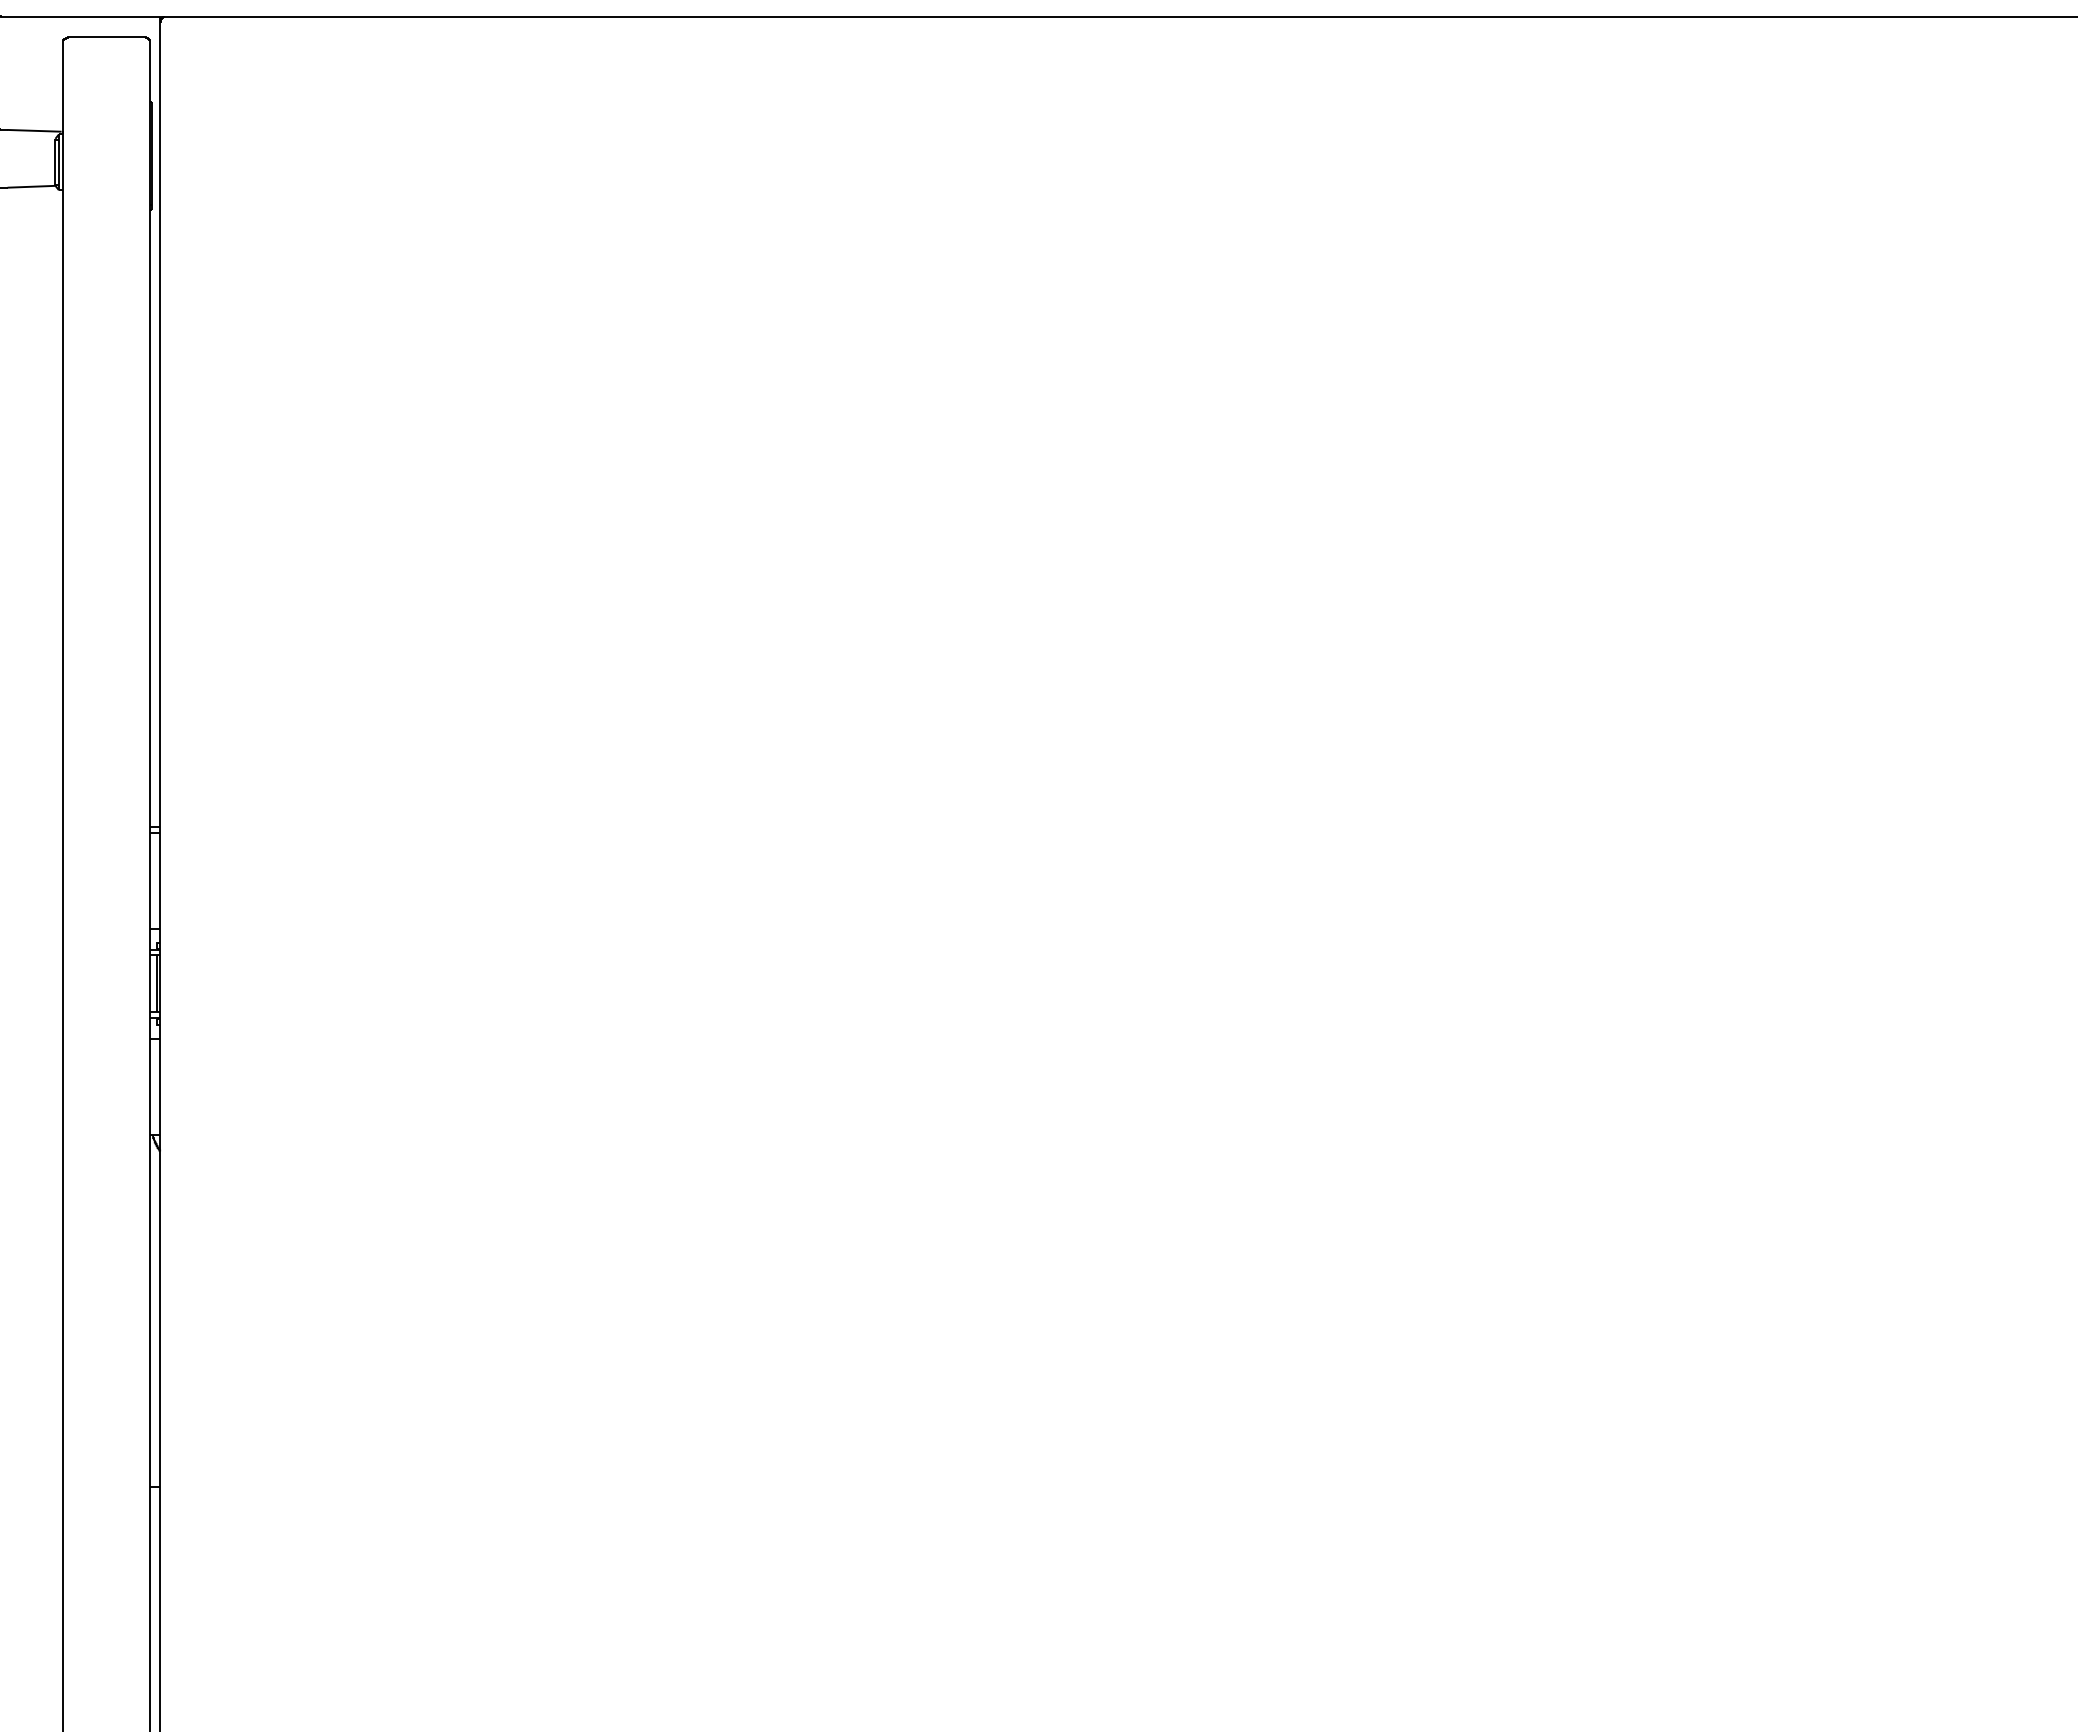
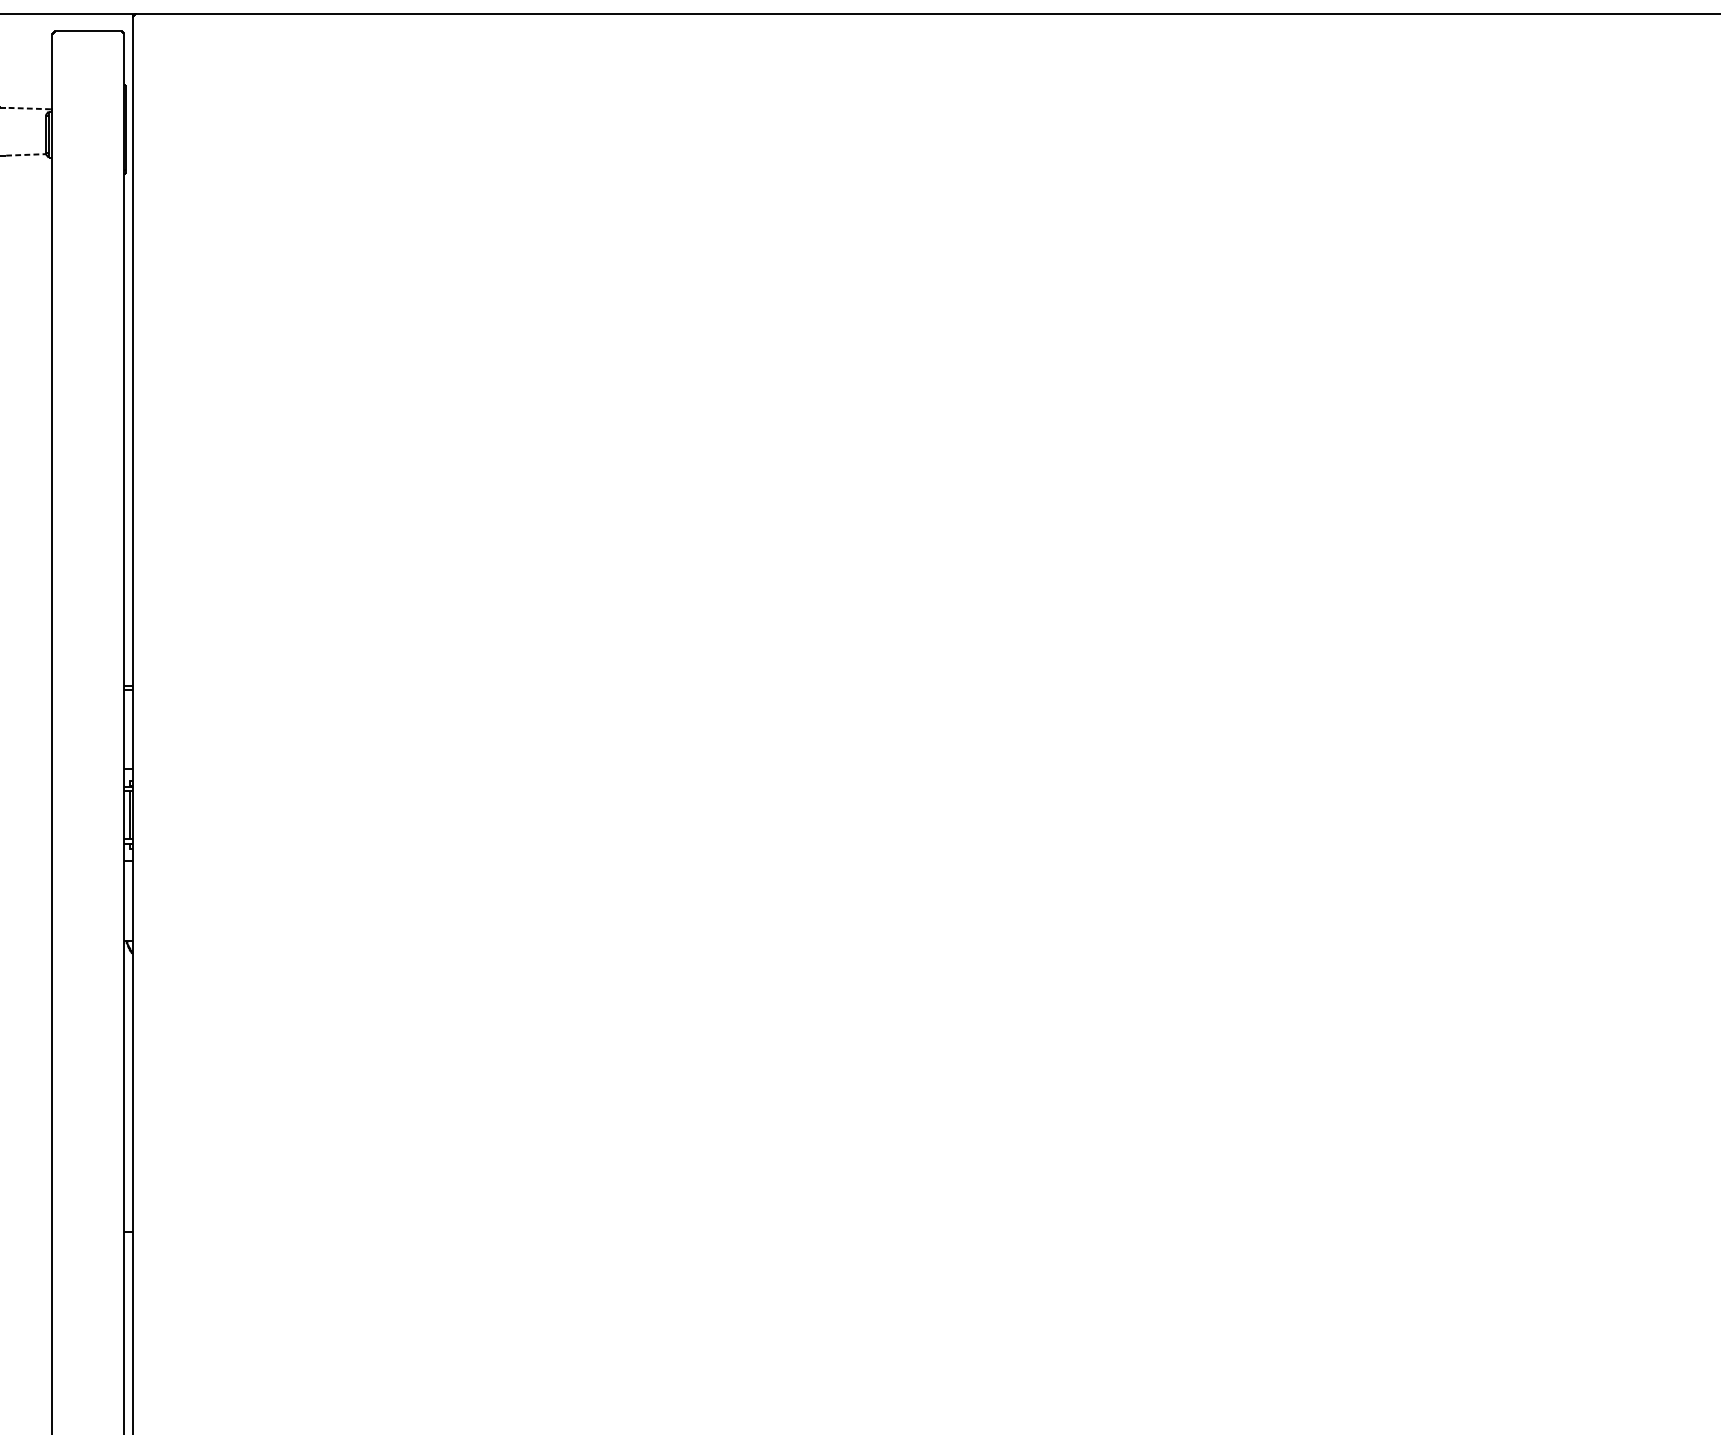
line: (34, 130) -> (28, 108), solid -> dashed
line: (32, 186) -> (26, 154), solid -> dashed

